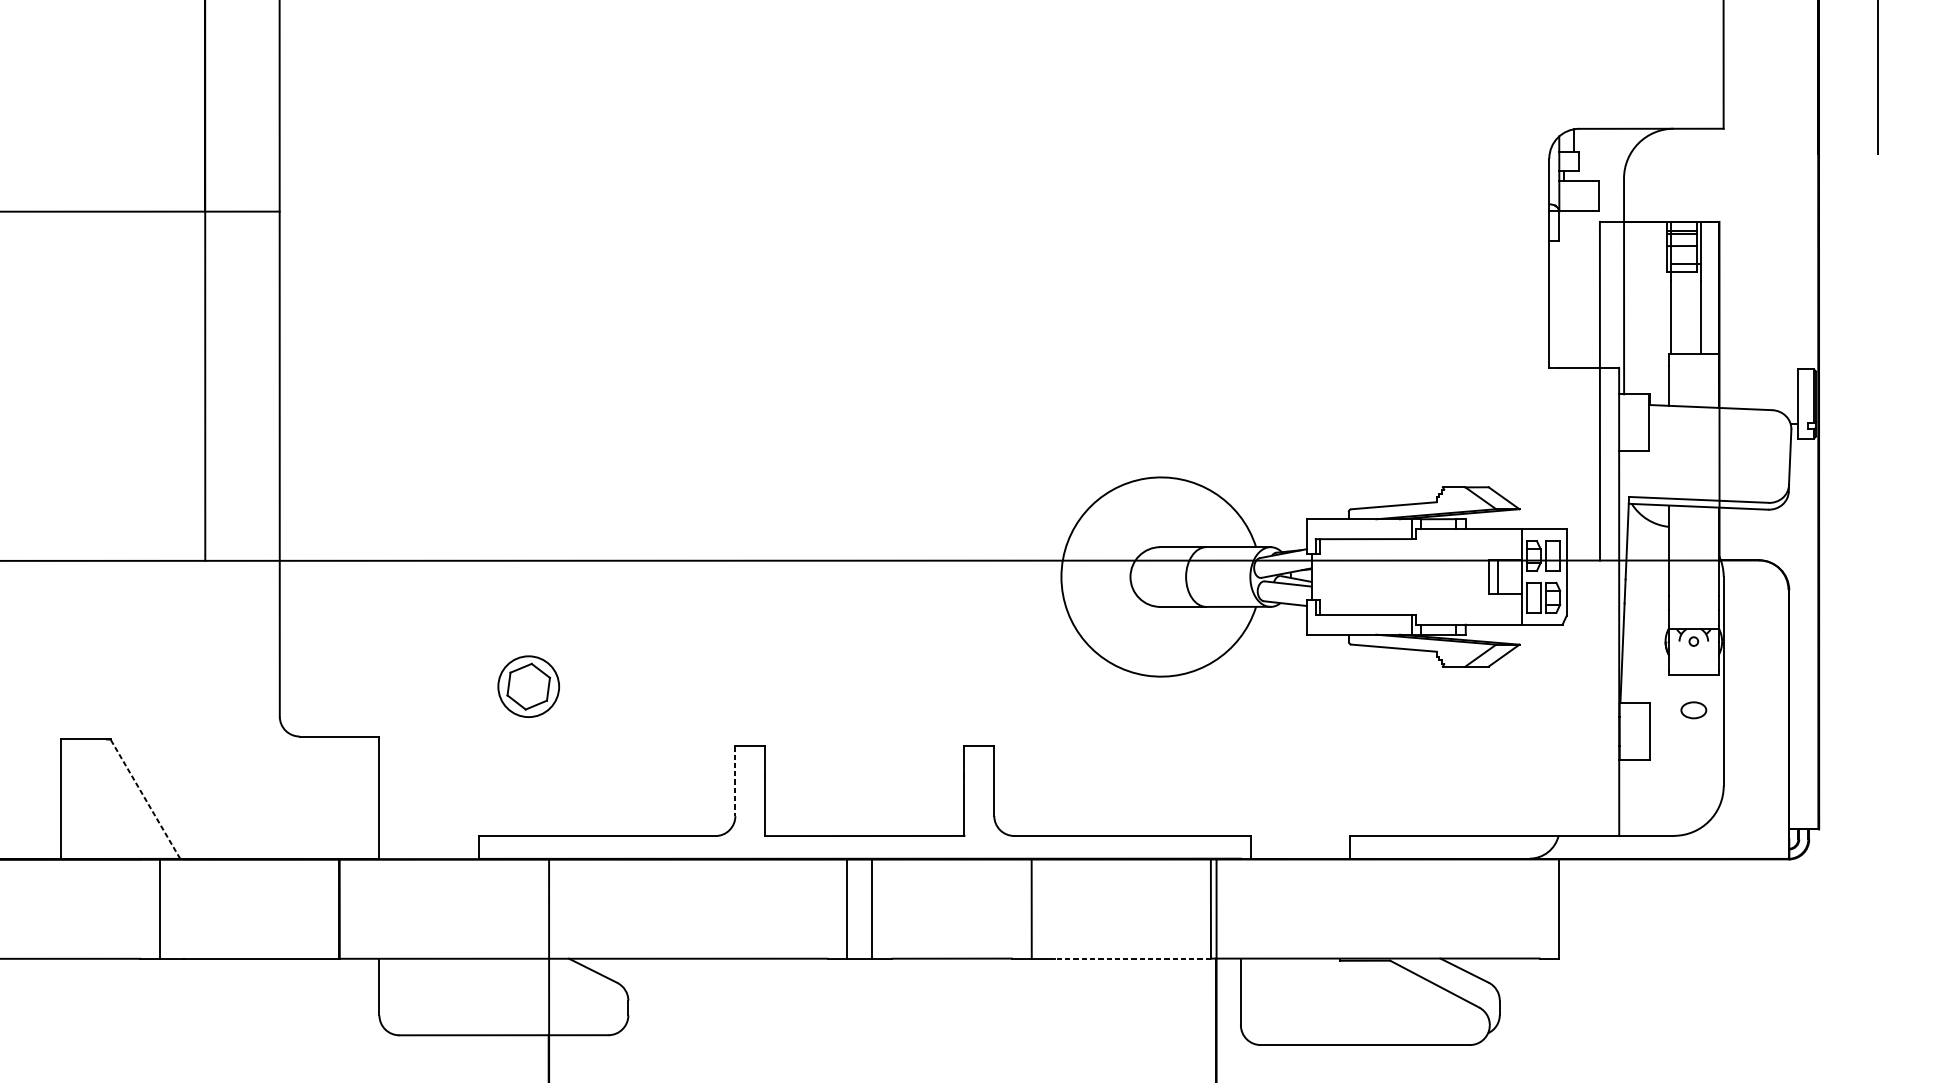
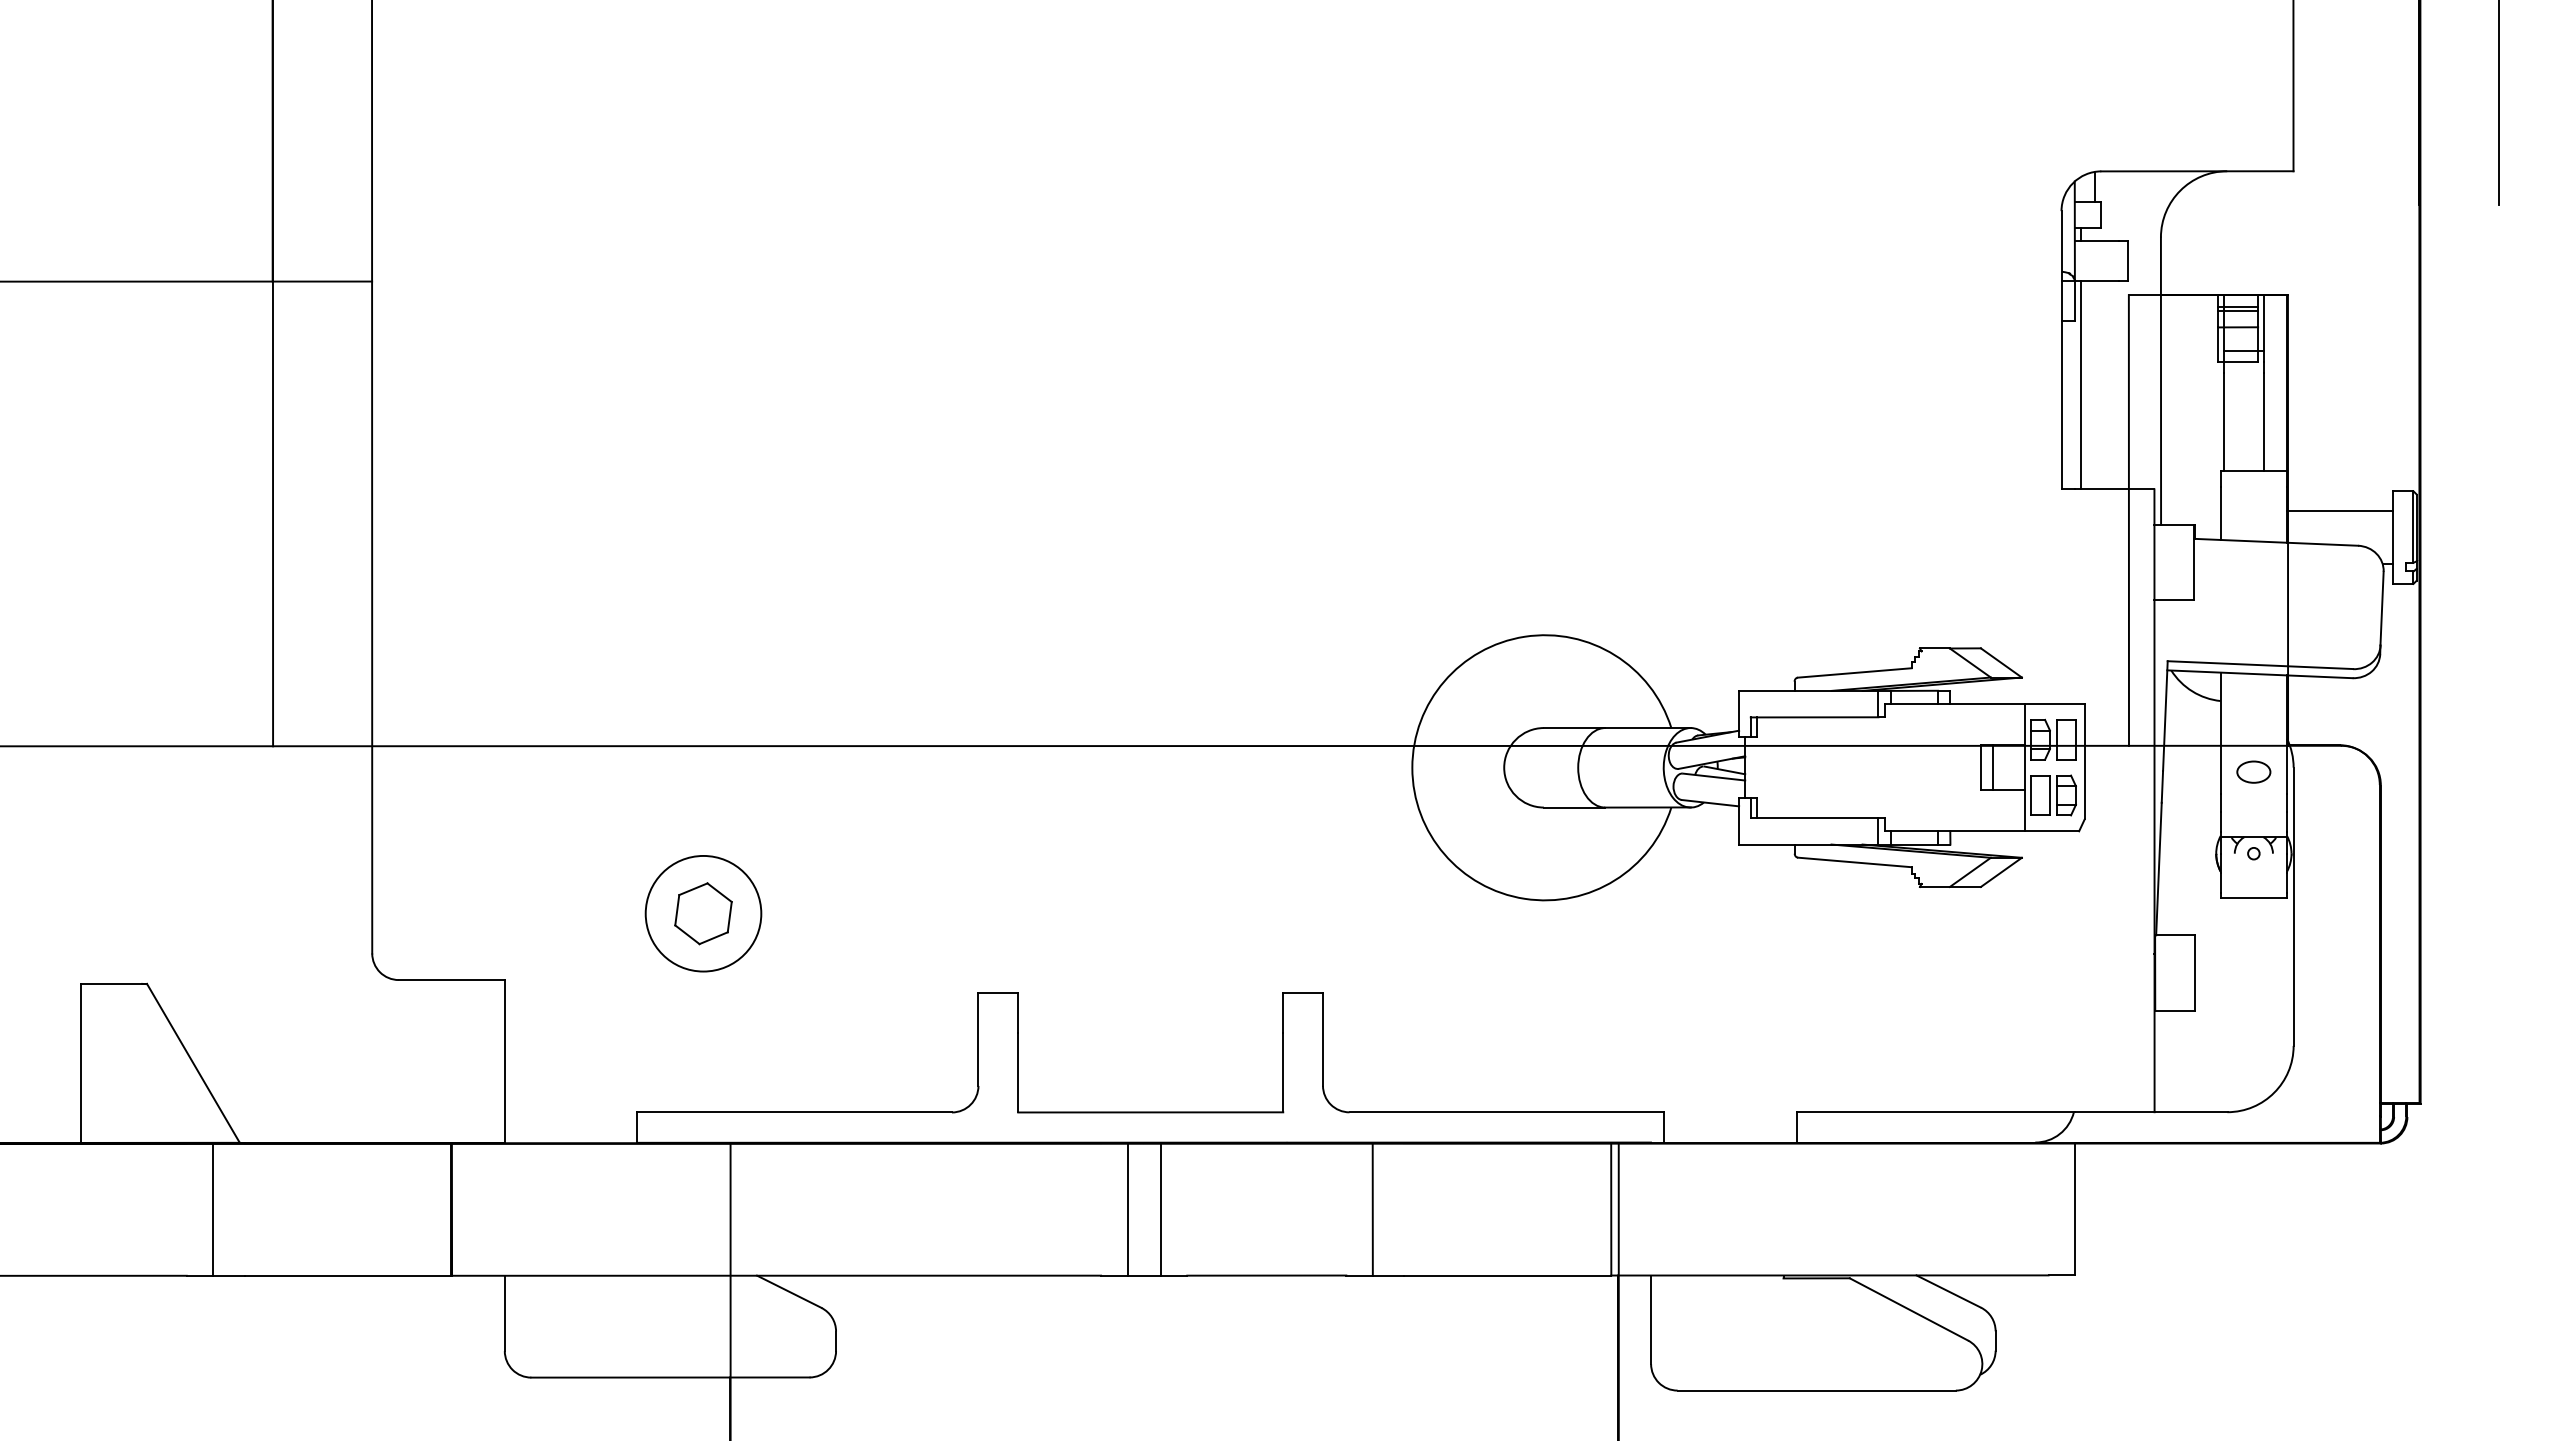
line: (1563, 289) -> (2080, 385), added
line: (1758, 384) -> (2339, 511), added
circle: (528, 686) -> (703, 913), size x1.43
part: (1693, 709) -> (2253, 771), moved
line: (735, 781) -> (978, 1040), dashed -> solid
line: (145, 798) -> (193, 1062), dashed -> solid
line: (1132, 958) -> (1507, 1275), dashed -> solid

